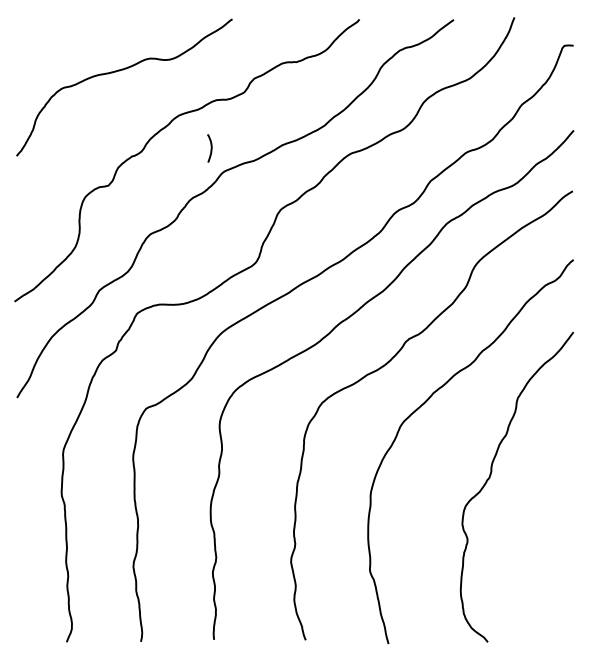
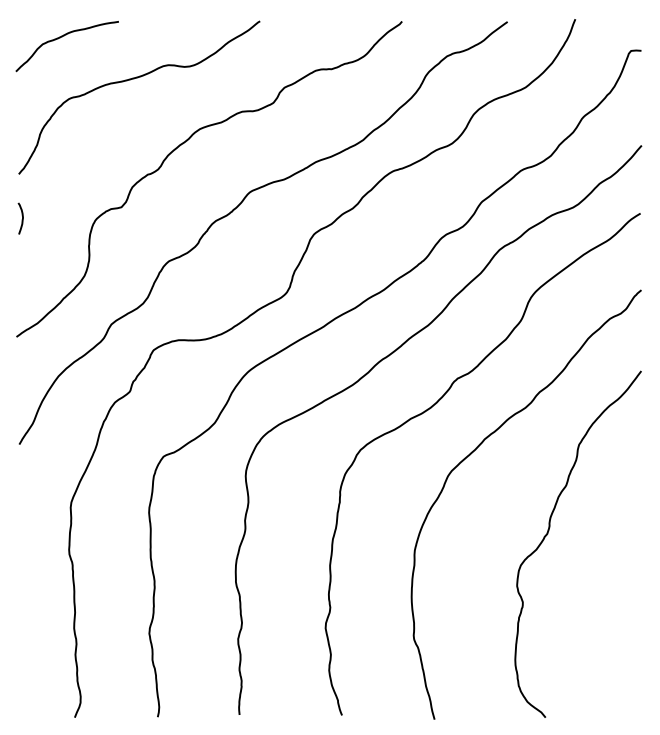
curve: (55, 33) -> (62, 37), added
curve: (210, 149) -> (21, 219), moved

